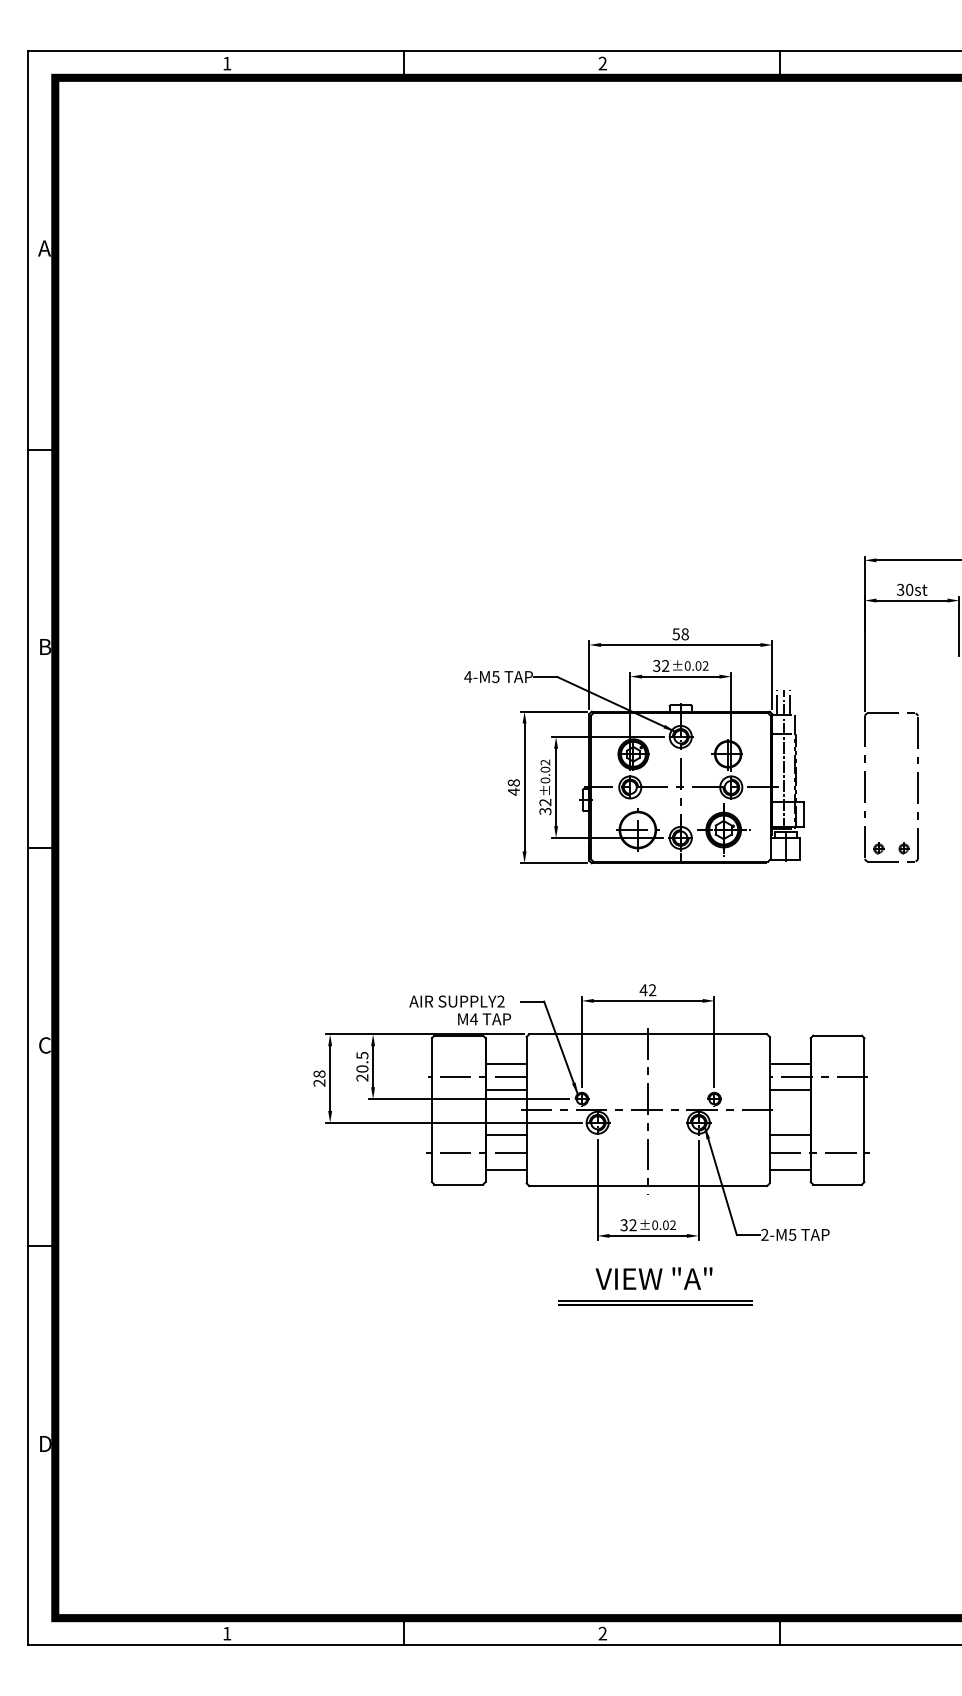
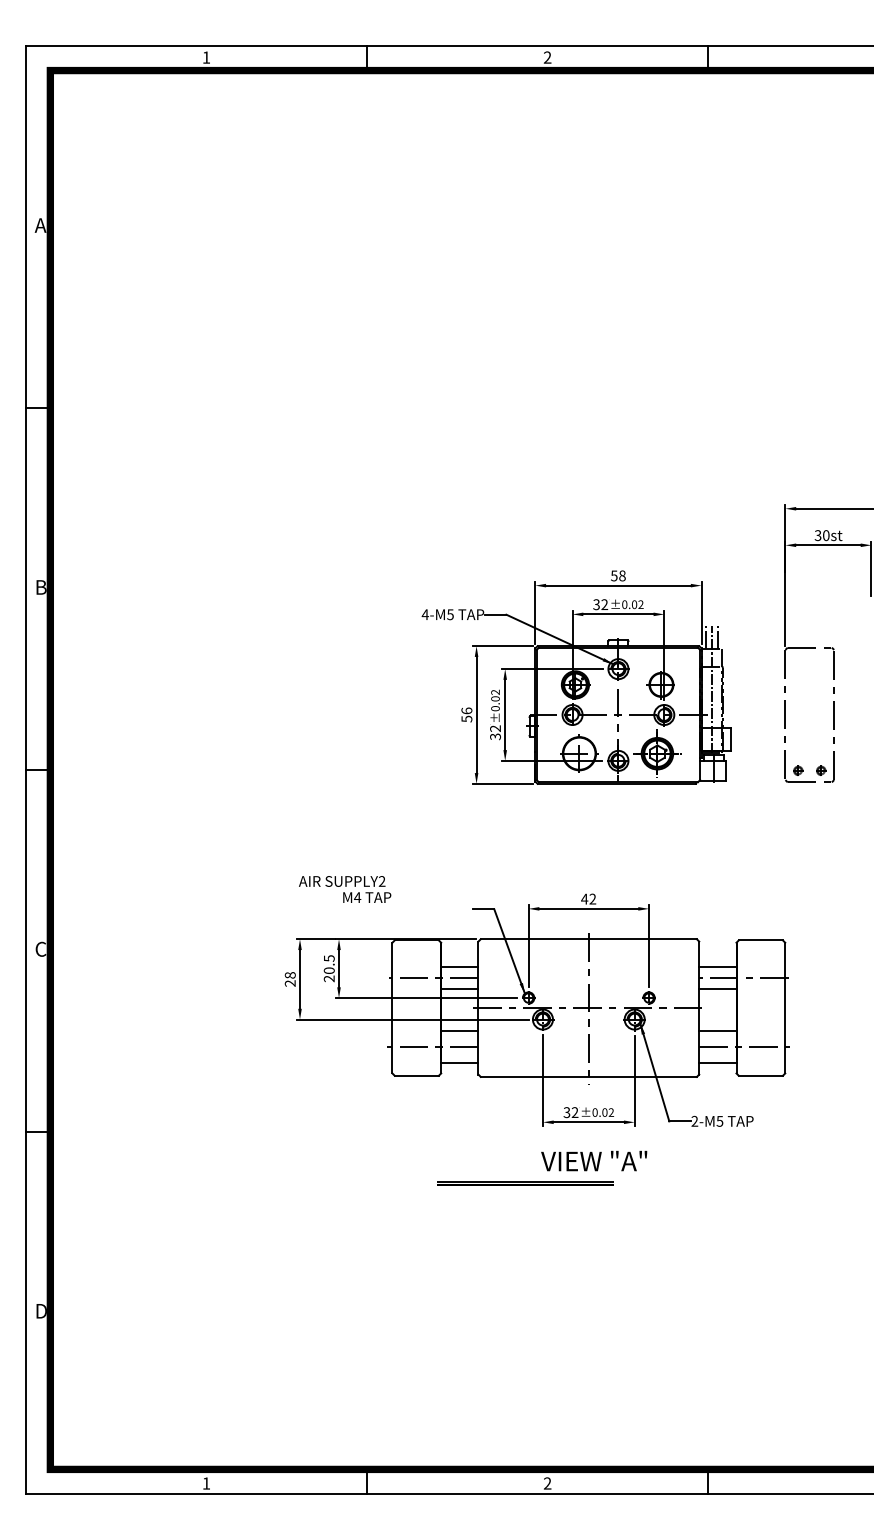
text: (513, 786) -> (466, 714), 48 -> 56
text: (460, 1010) -> (345, 889), moved
line: (655, 1302) -> (525, 1182), moved

